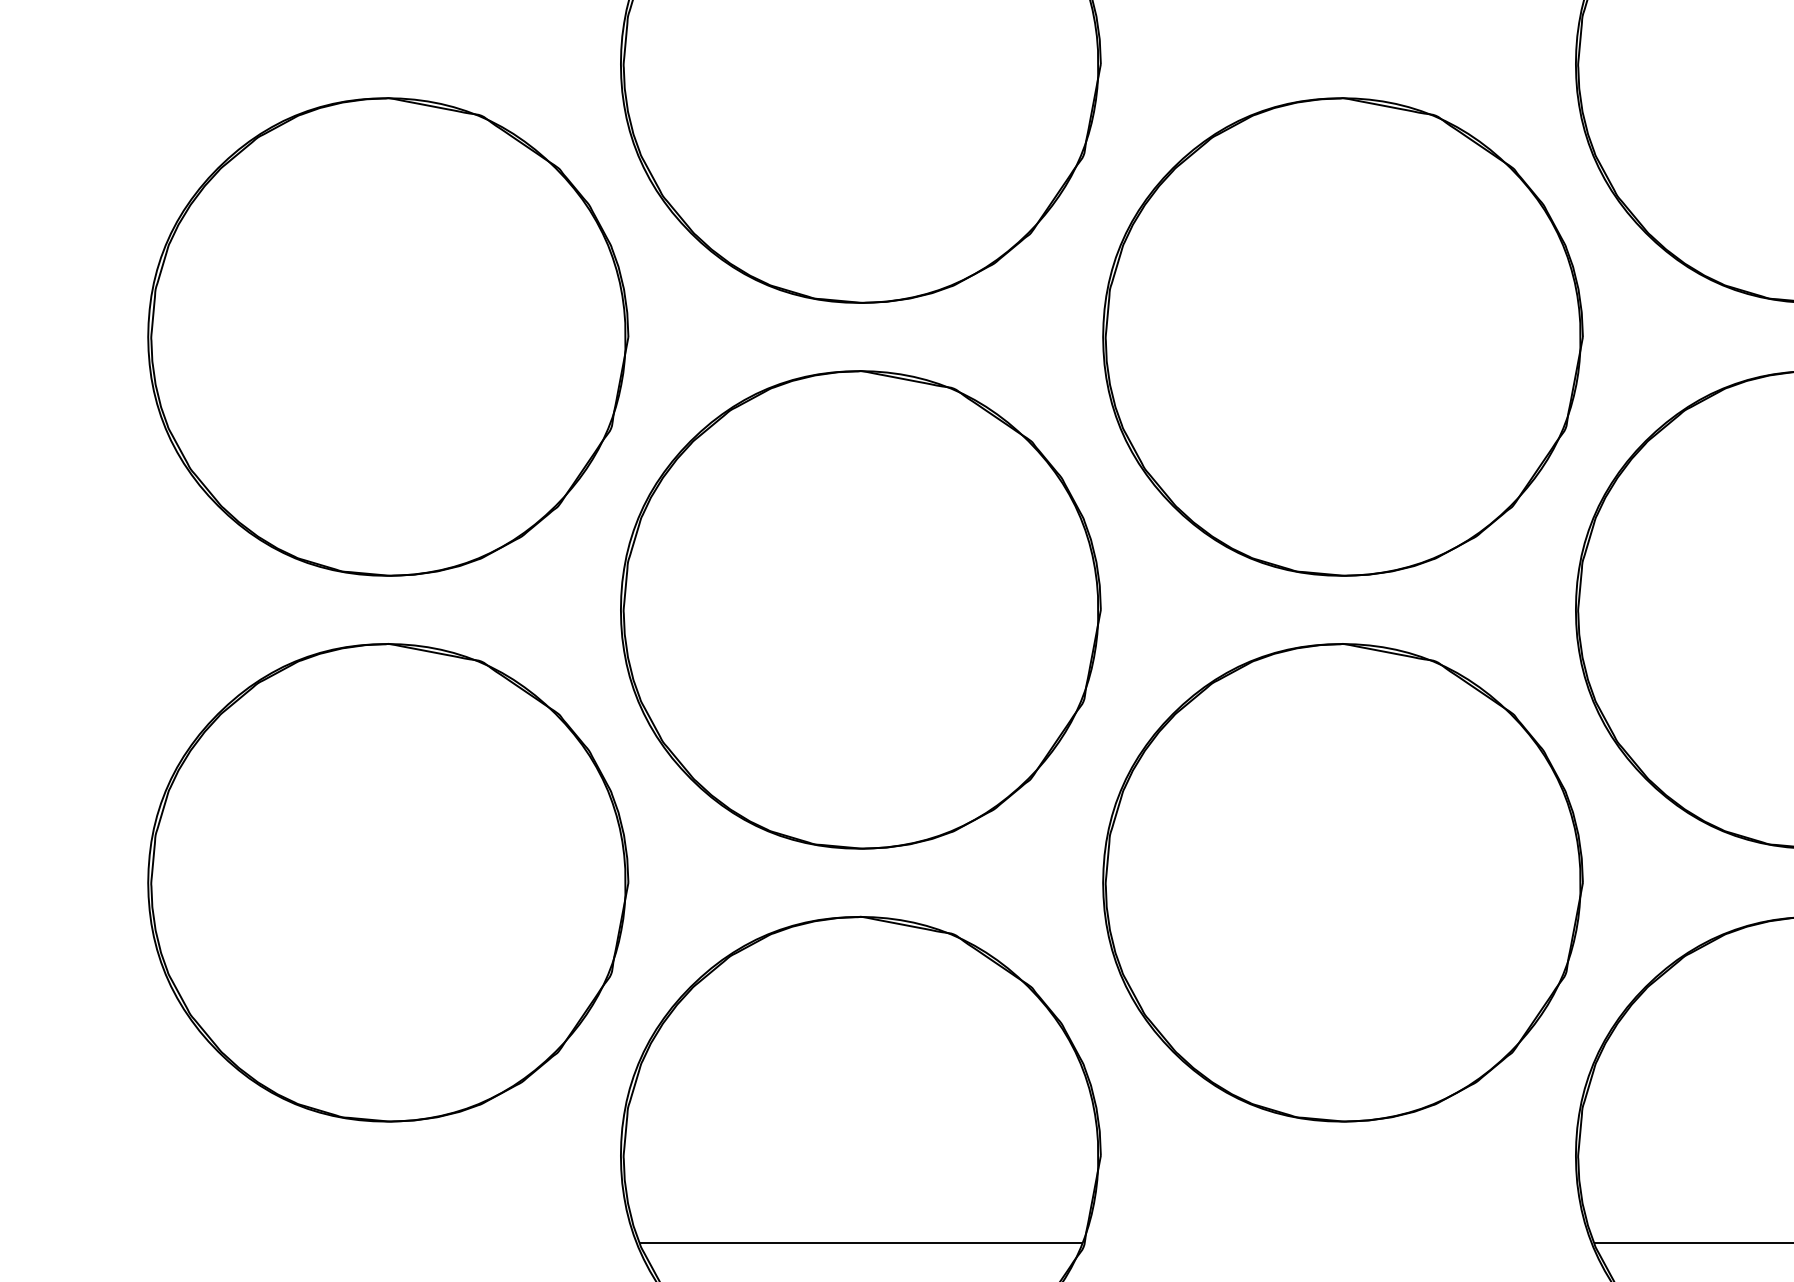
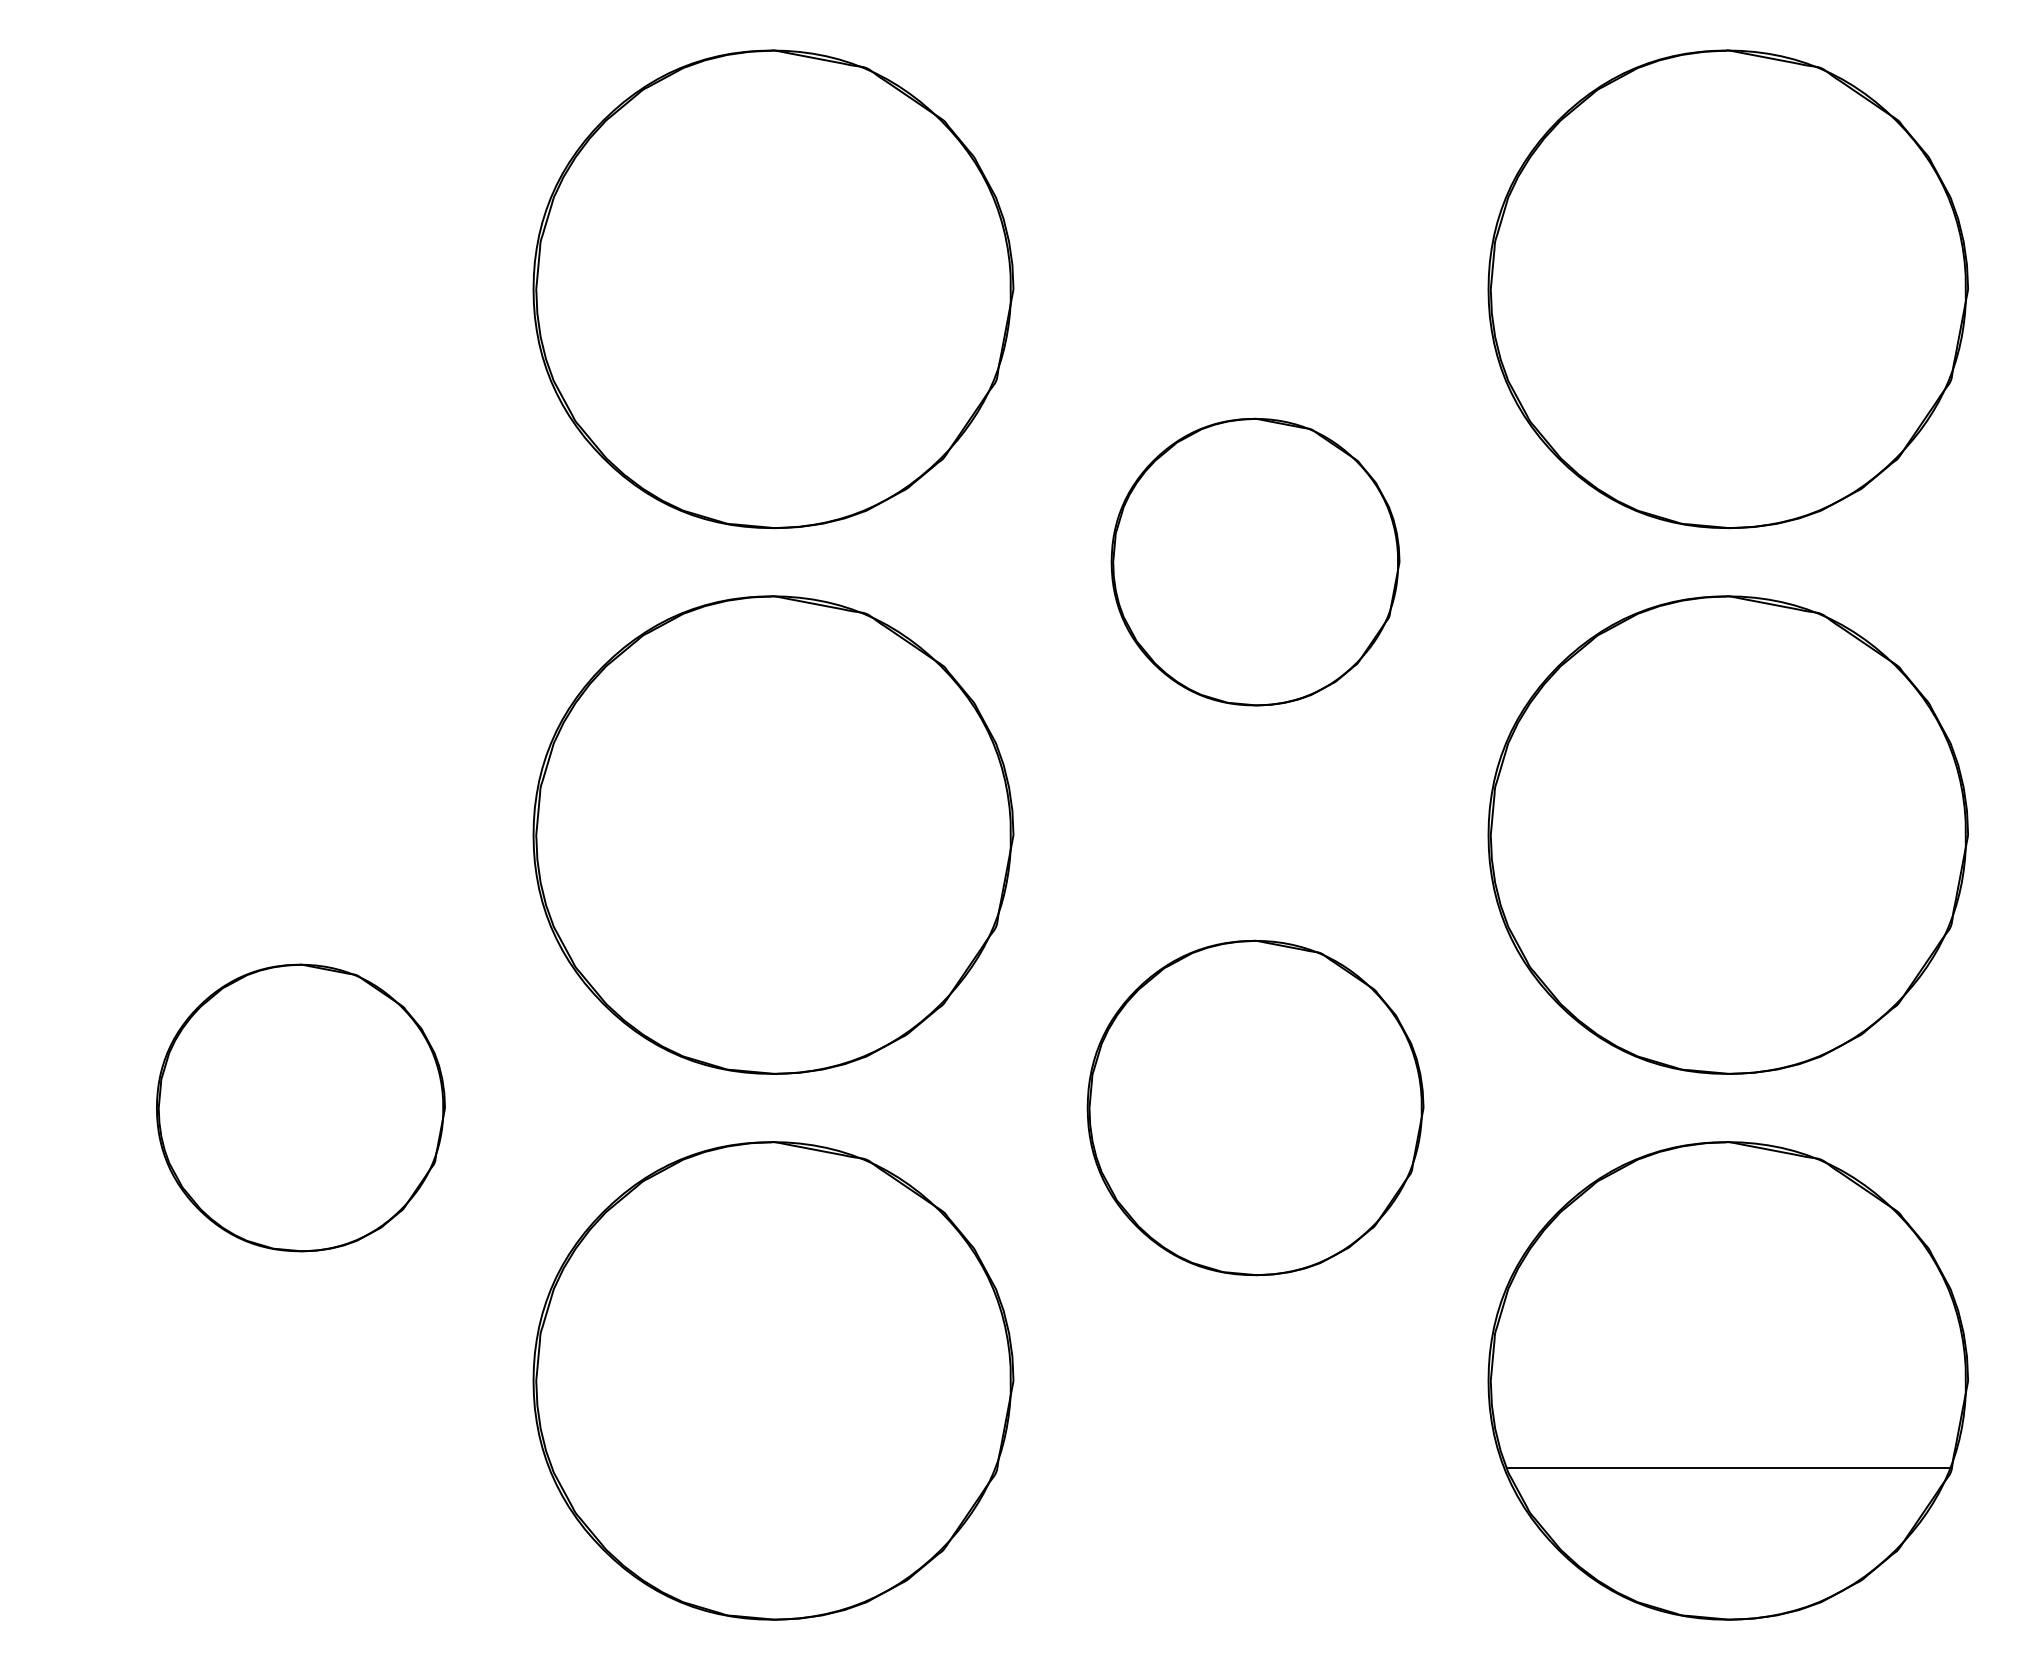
part: (387, 336) -> (300, 561), removed
part: (1342, 336) -> (1255, 561), size x0.6
part: (387, 882) -> (300, 1107), size x0.6
part: (1342, 882) -> (1255, 1107), size x0.7
line: (860, 1242) -> (773, 1467), removed

